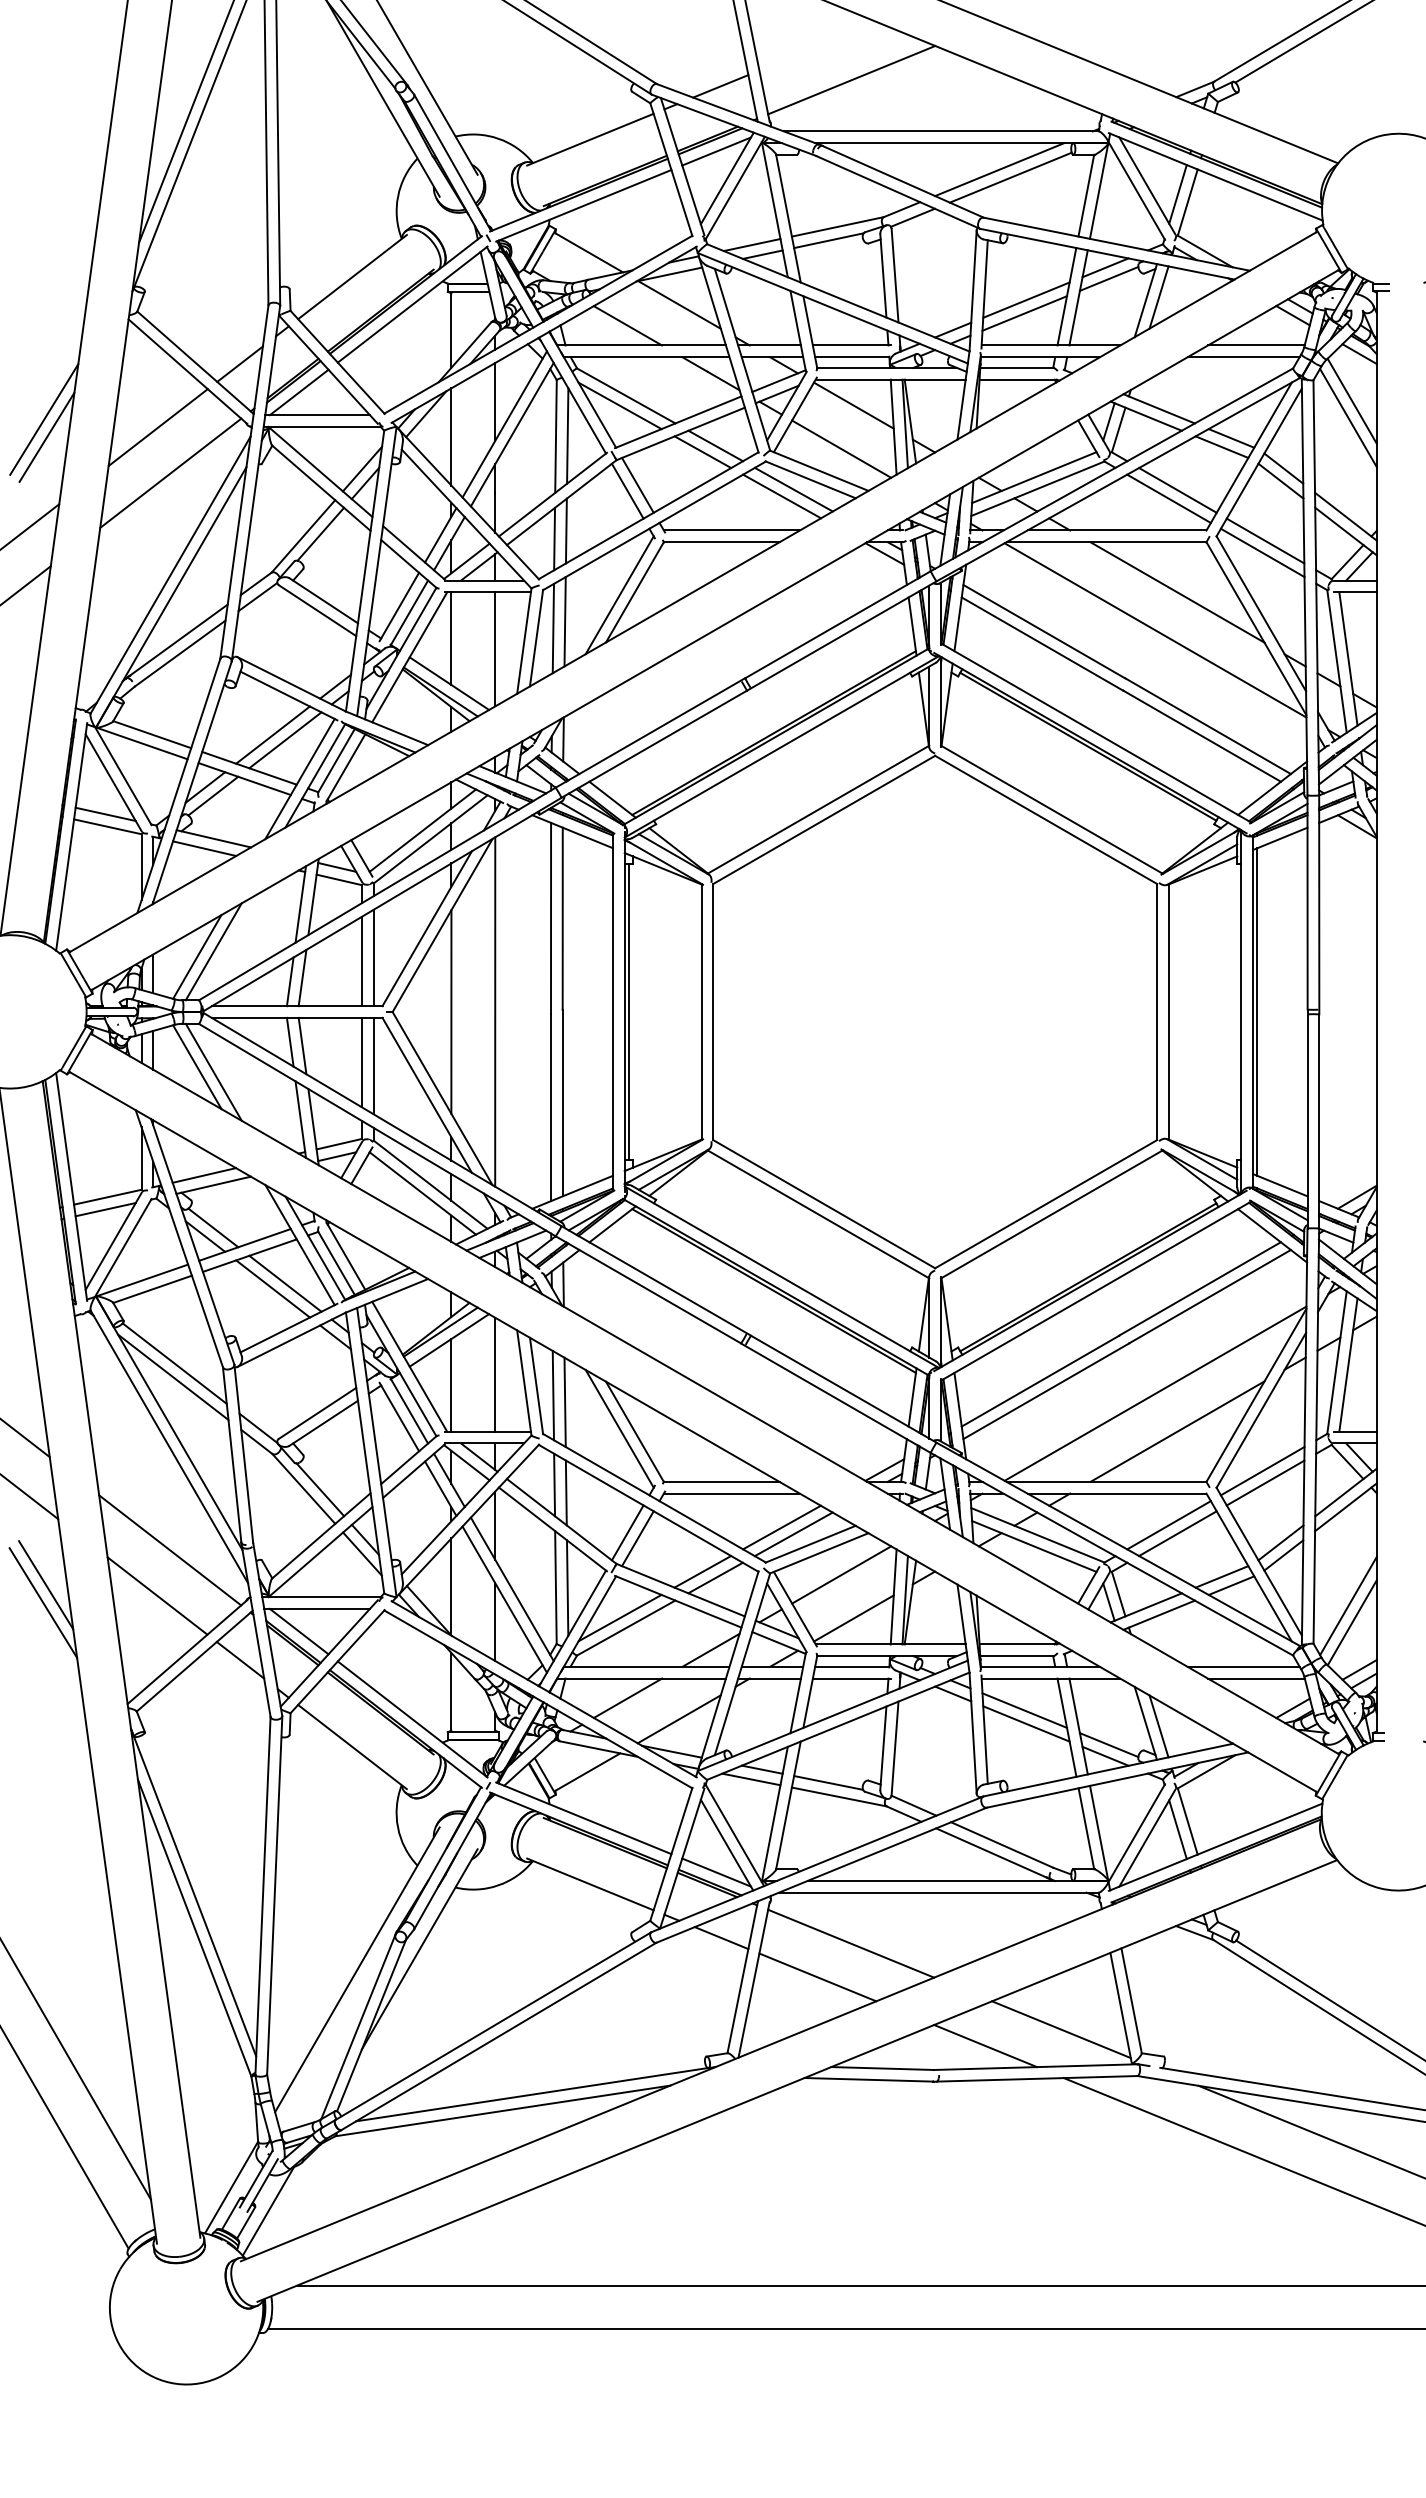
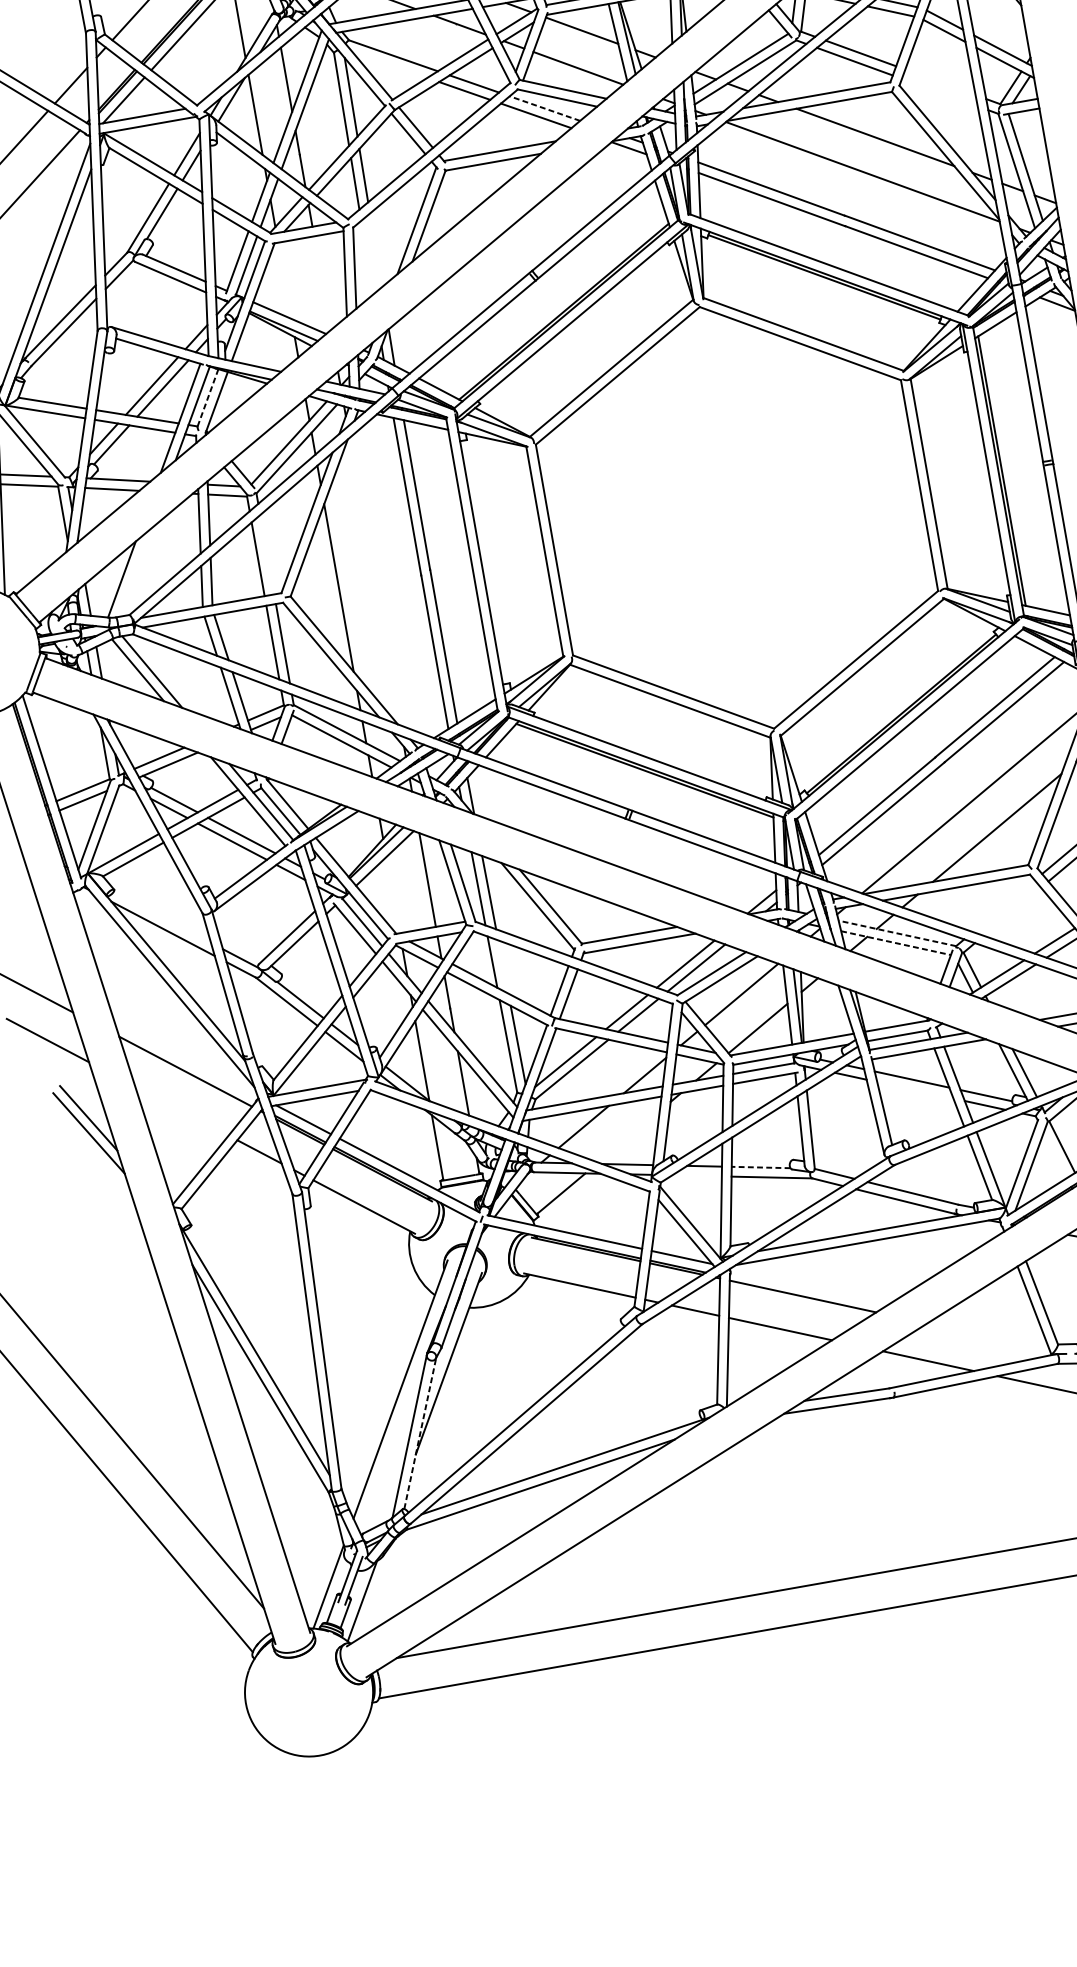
line: (619, 405) -> (389, 64), removed
line: (793, 489) -> (544, 108), solid -> dashed
line: (1265, 540) -> (940, 81), removed
line: (1262, 552) -> (939, 92), removed
line: (564, 621) -> (375, 250), removed
line: (553, 628) -> (367, 257), removed
line: (451, 638) -> (284, 280), removed
line: (495, 649) -> (322, 283), removed
line: (336, 760) -> (207, 397), solid -> dashed
line: (213, 951) -> (134, 572), removed
line: (373, 957) -> (266, 554), removed
line: (495, 1011) -> (375, 581), removed
line: (628, 1011) -> (484, 561), removed
line: (174, 1363) -> (162, 917), removed
line: (451, 1385) -> (393, 895), removed
line: (565, 1492) -> (502, 966), removed
line: (1168, 1525) -> (1003, 906), removed
line: (1177, 1533) -> (1011, 911), removed
line: (1037, 1535) -> (897, 933), solid -> dashed
line: (1034, 1546) -> (896, 943), solid -> dashed
line: (157, 1595) -> (181, 1110), removed
line: (678, 1719) -> (628, 1137), removed
line: (1026, 1723) -> (915, 1089), removed
line: (751, 1779) -> (697, 1175), removed
line: (828, 1782) -> (760, 1167), solid -> dashed
line: (1177, 1829) -> (1054, 1155), removed
line: (371, 2025) -> (420, 1433), solid -> dashed
line: (1061, 2029) -> (988, 1336), removed

